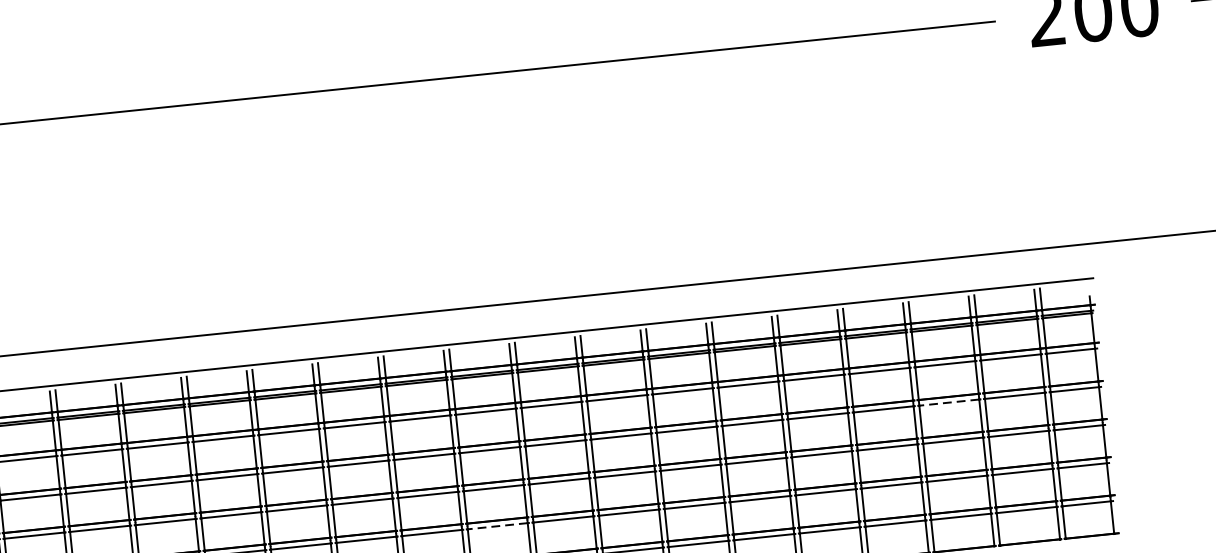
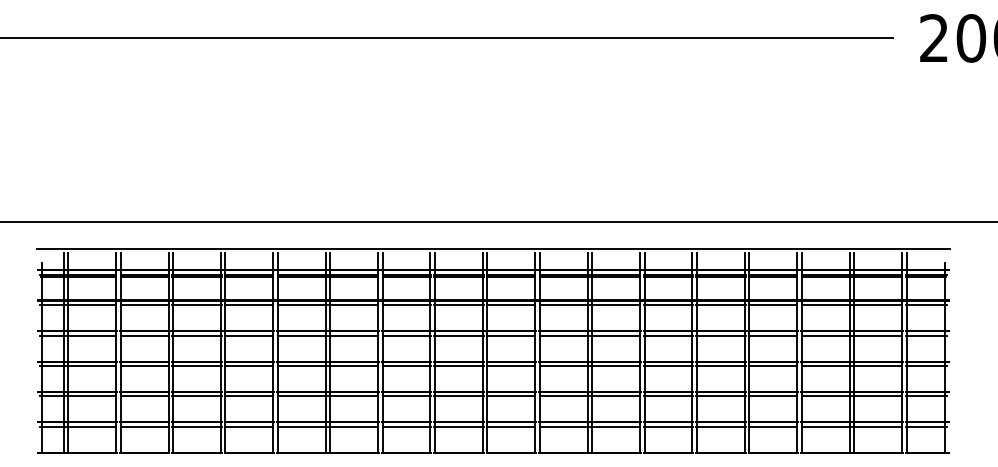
line: (949, 402) -> (825, 335), dashed -> solid
line: (497, 526) -> (458, 396), dashed -> solid

